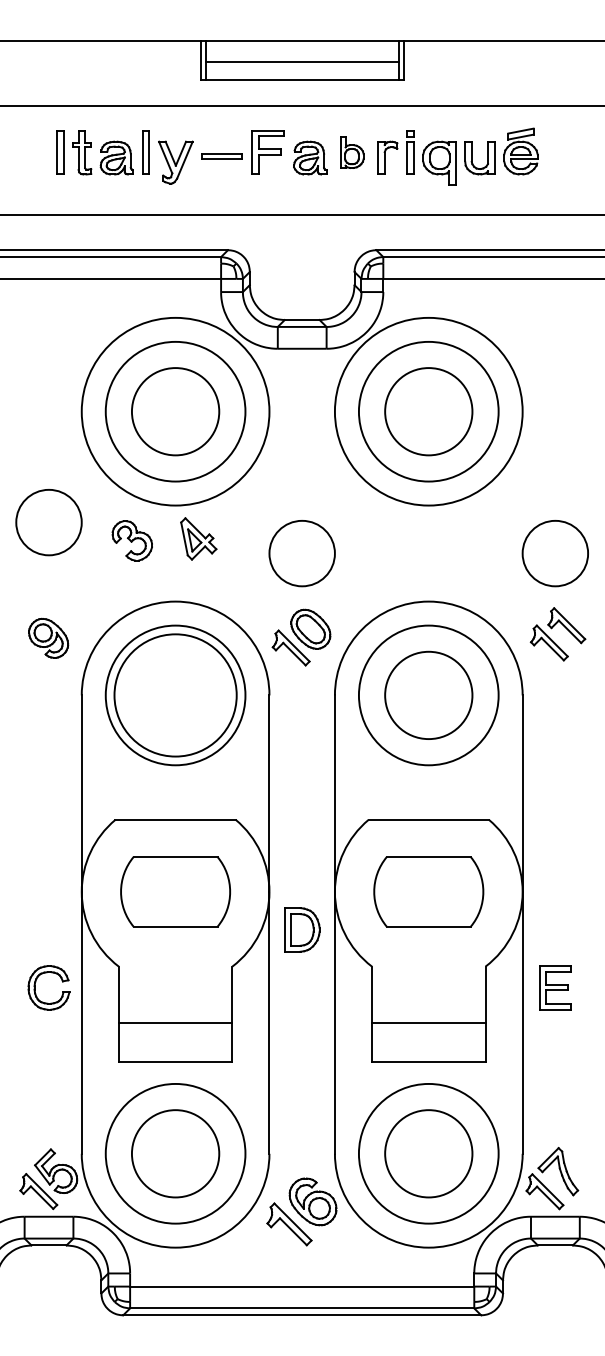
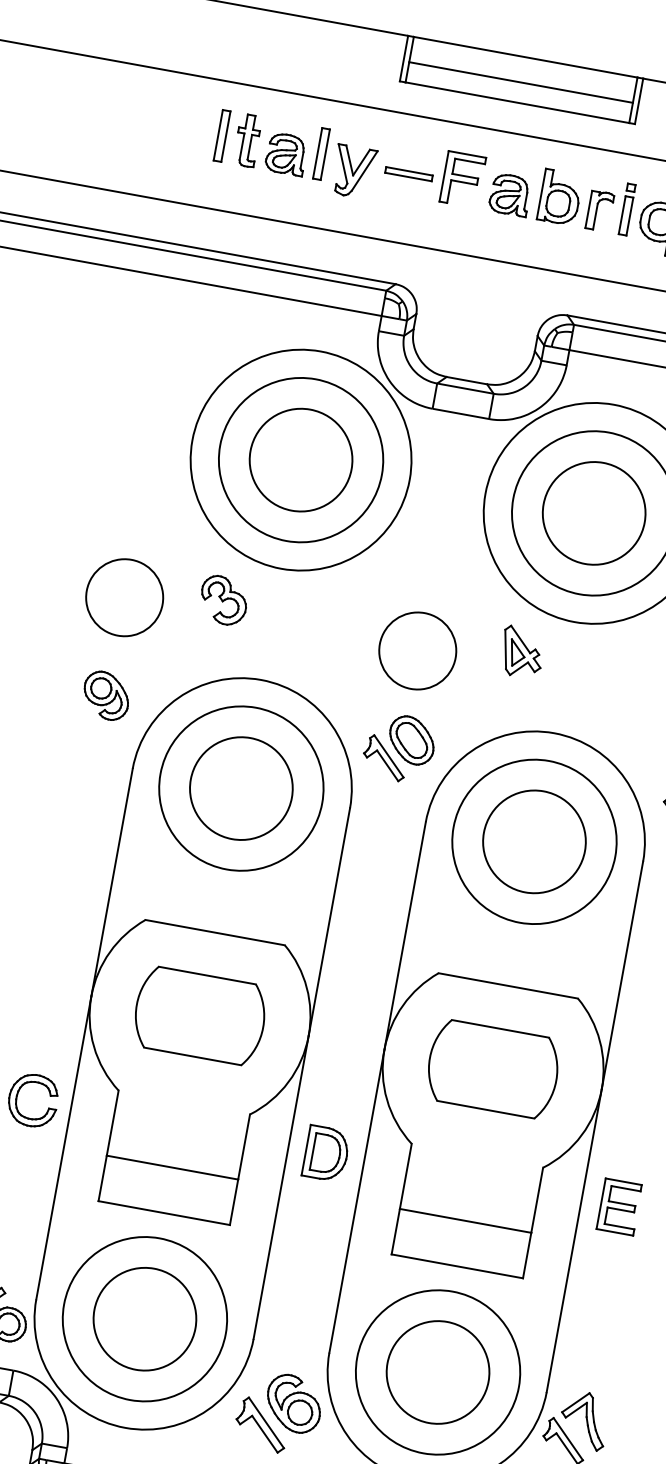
part: (352, 152) -> (560, 197), size x1.43
circle: (48, 522) -> (124, 597), moved
part: (198, 538) -> (522, 651), moved
circle: (175, 695) -> (241, 788), size x0.71
part: (302, 929) -> (326, 1153), moved

